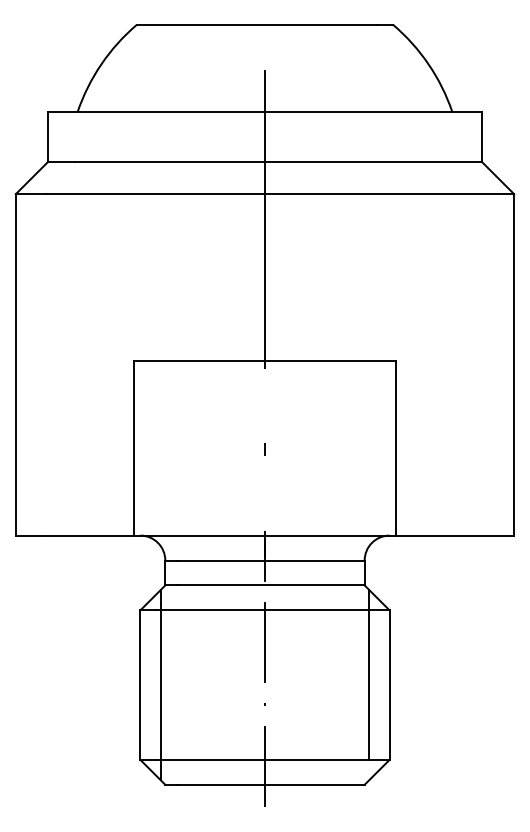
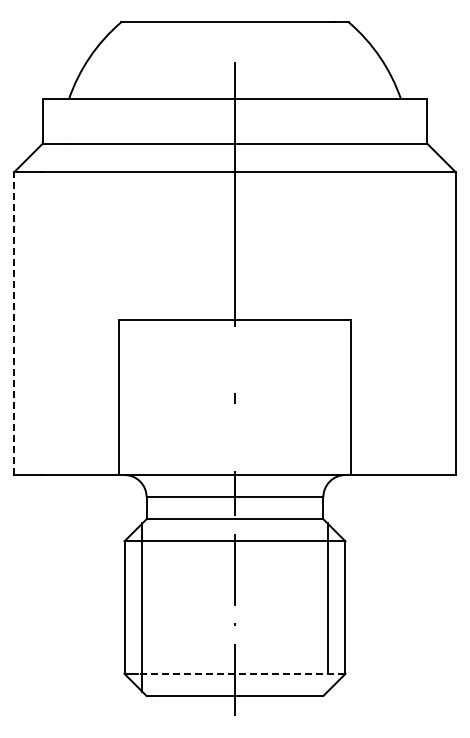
line: (16, 364) -> (14, 323), solid -> dashed
line: (272, 759) -> (241, 673), solid -> dashed

